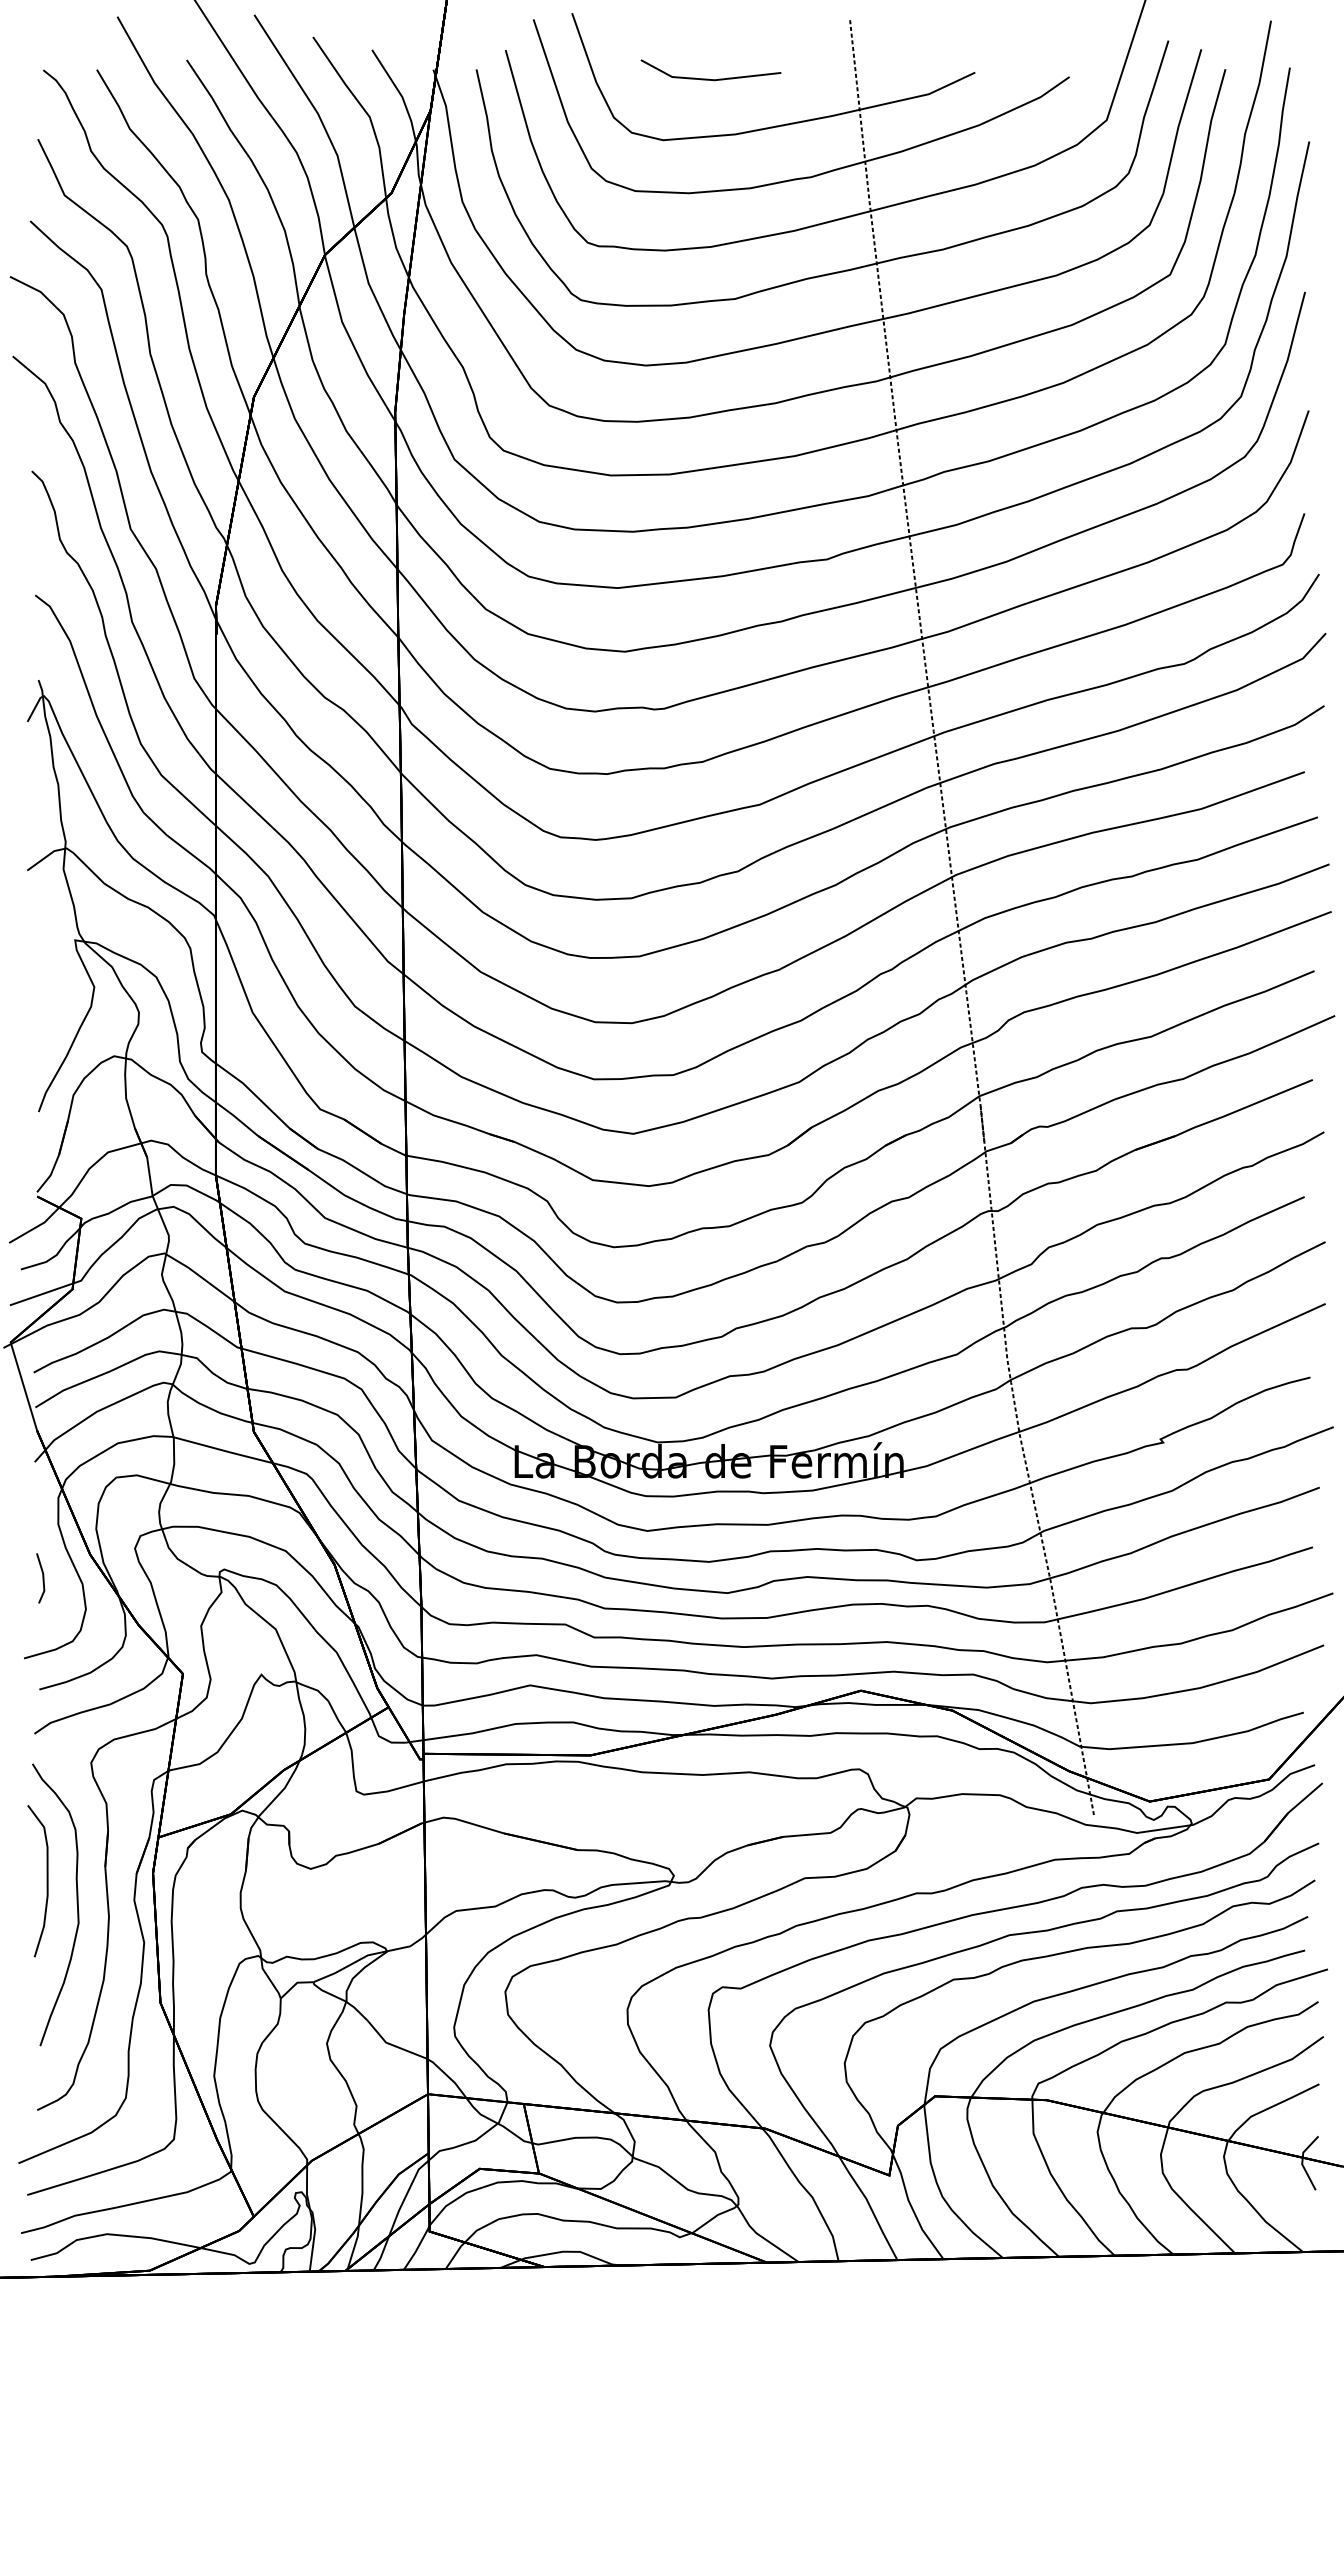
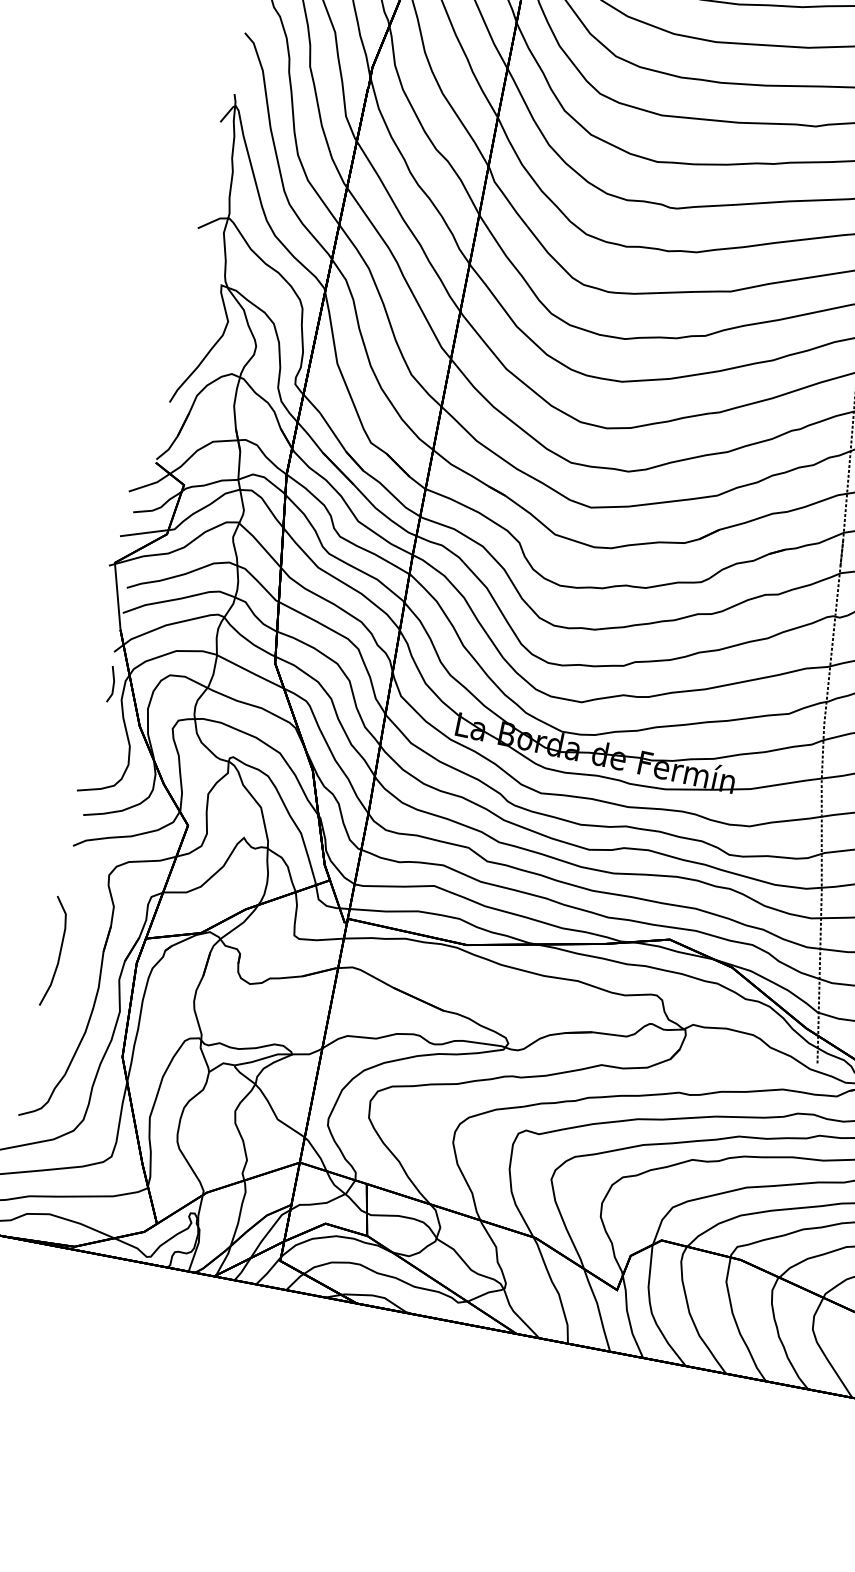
line: (42, 1578) -> (112, 684), moved
curve: (76, 1903) -> (77, 973), removed

